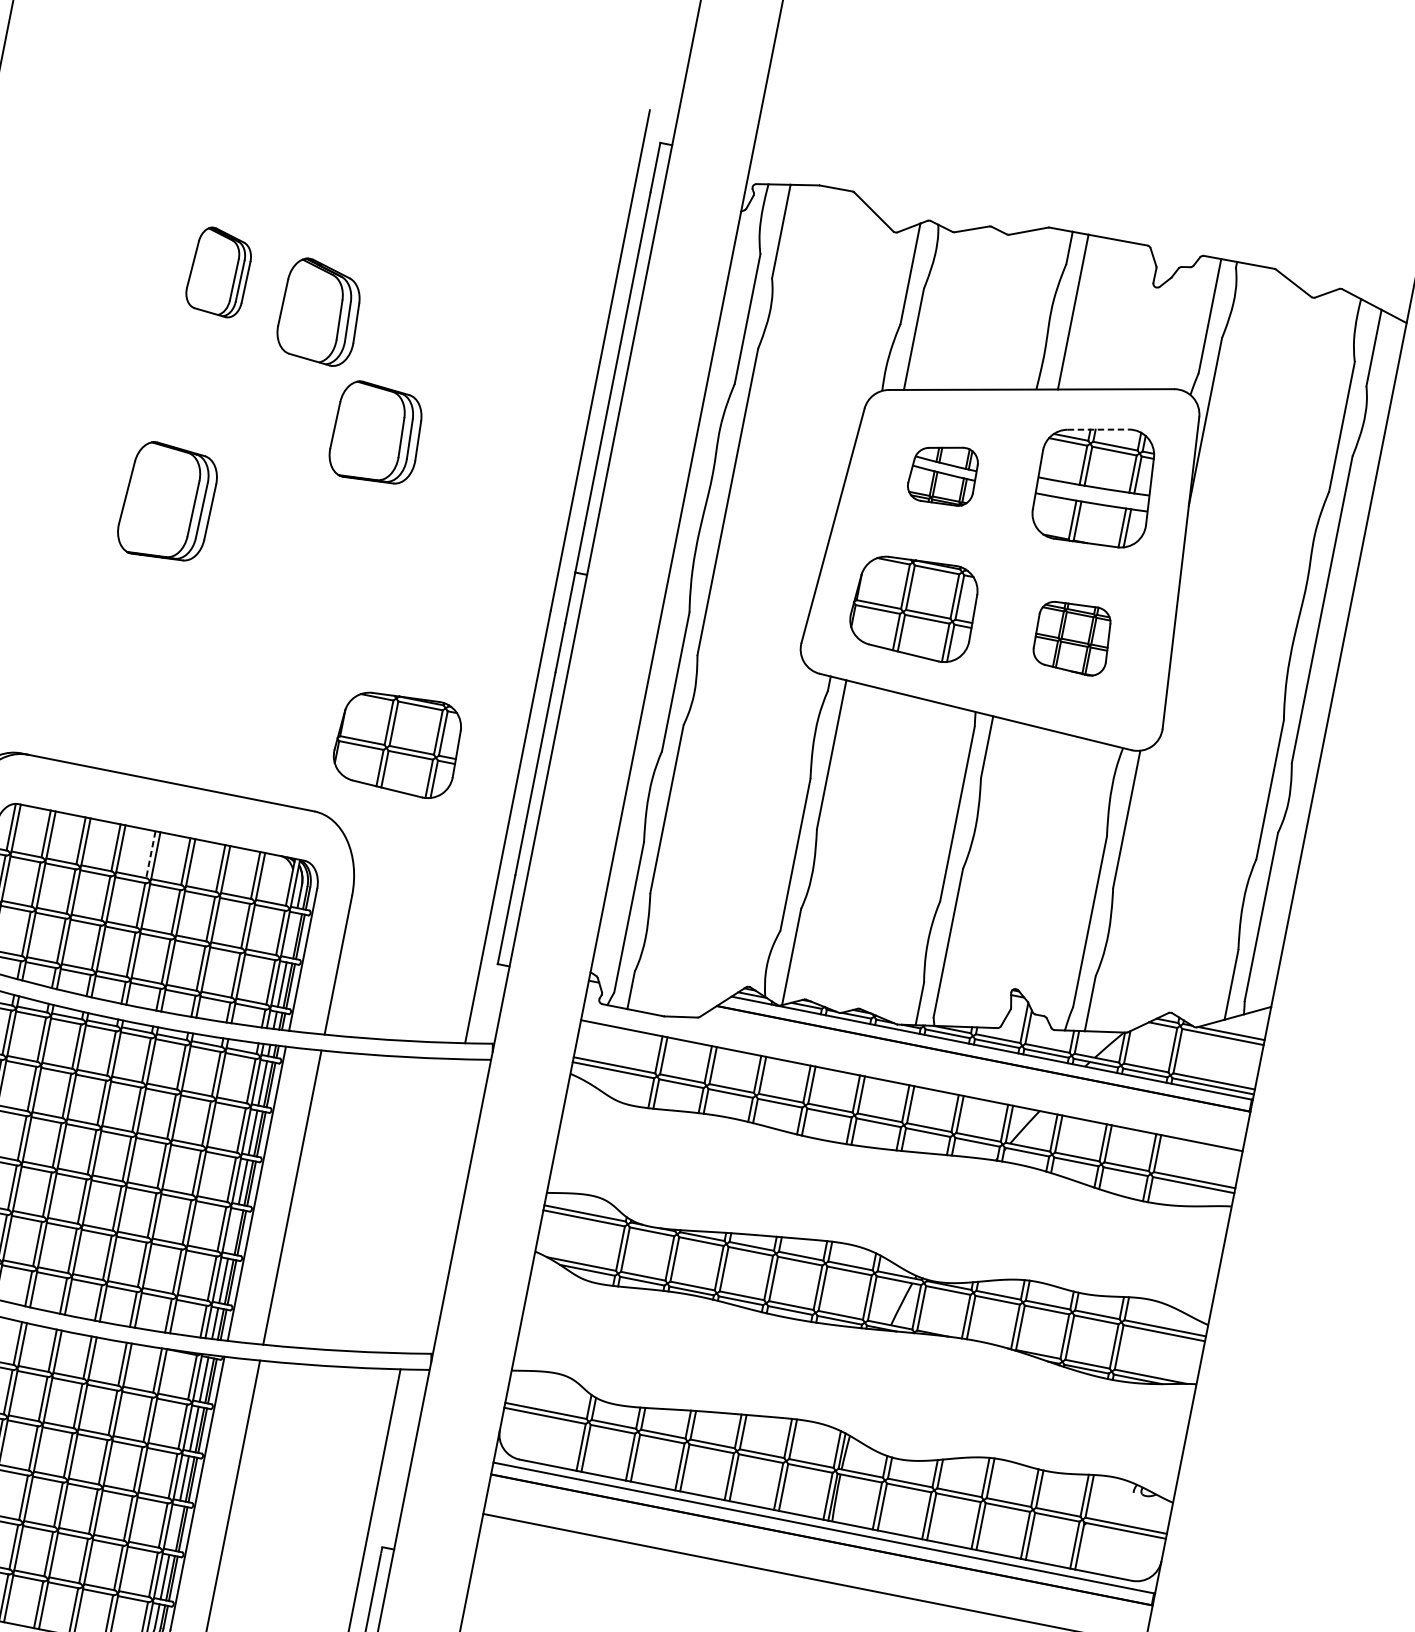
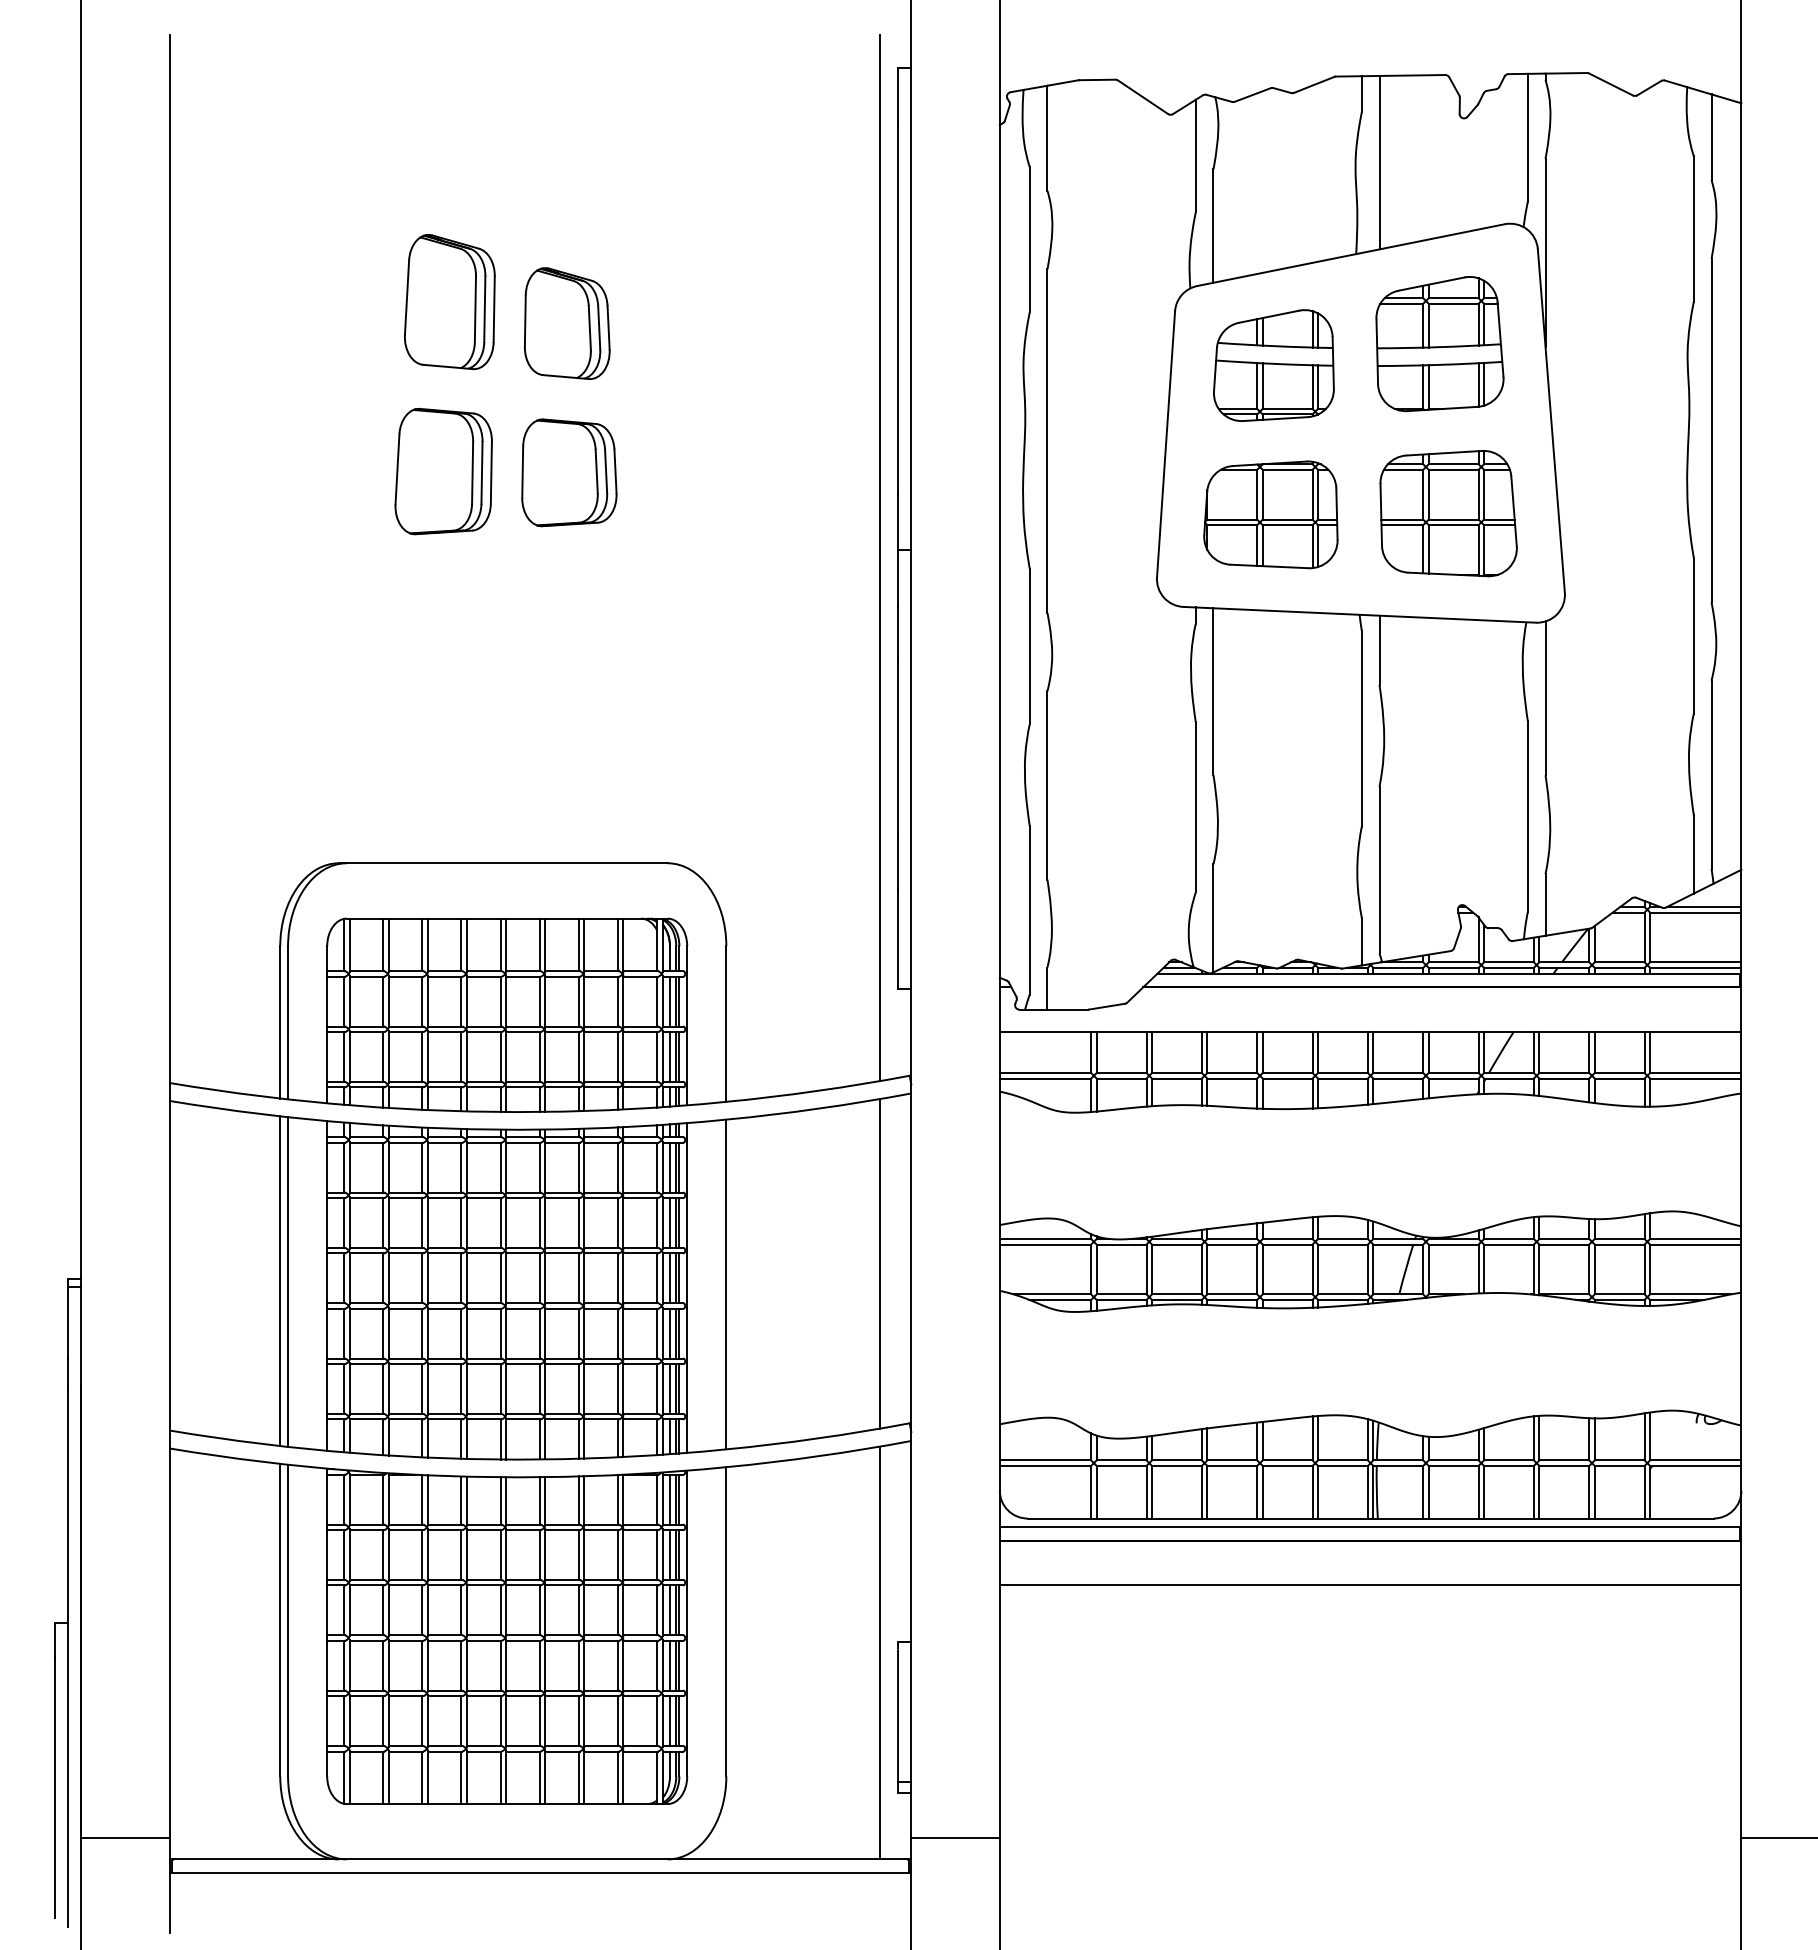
part: (218, 272) -> (449, 302), size x1.43
line: (1098, 429) -> (1431, 284), dashed -> solid
part: (377, 433) -> (569, 472), moved
part: (942, 474) -> (1273, 365), size x1.67
part: (167, 502) -> (443, 471), moved
part: (1072, 637) -> (1448, 513), size x1.67
part: (397, 742) -> (742, 771), removed
line: (150, 855) -> (500, 945), dashed -> solid
line: (292, 935) -> (670, 1001), added
line: (432, 1205) -> (879, 1263), added
line: (233, 1231) -> (670, 1333), added
line: (175, 1527) -> (670, 1665), added

